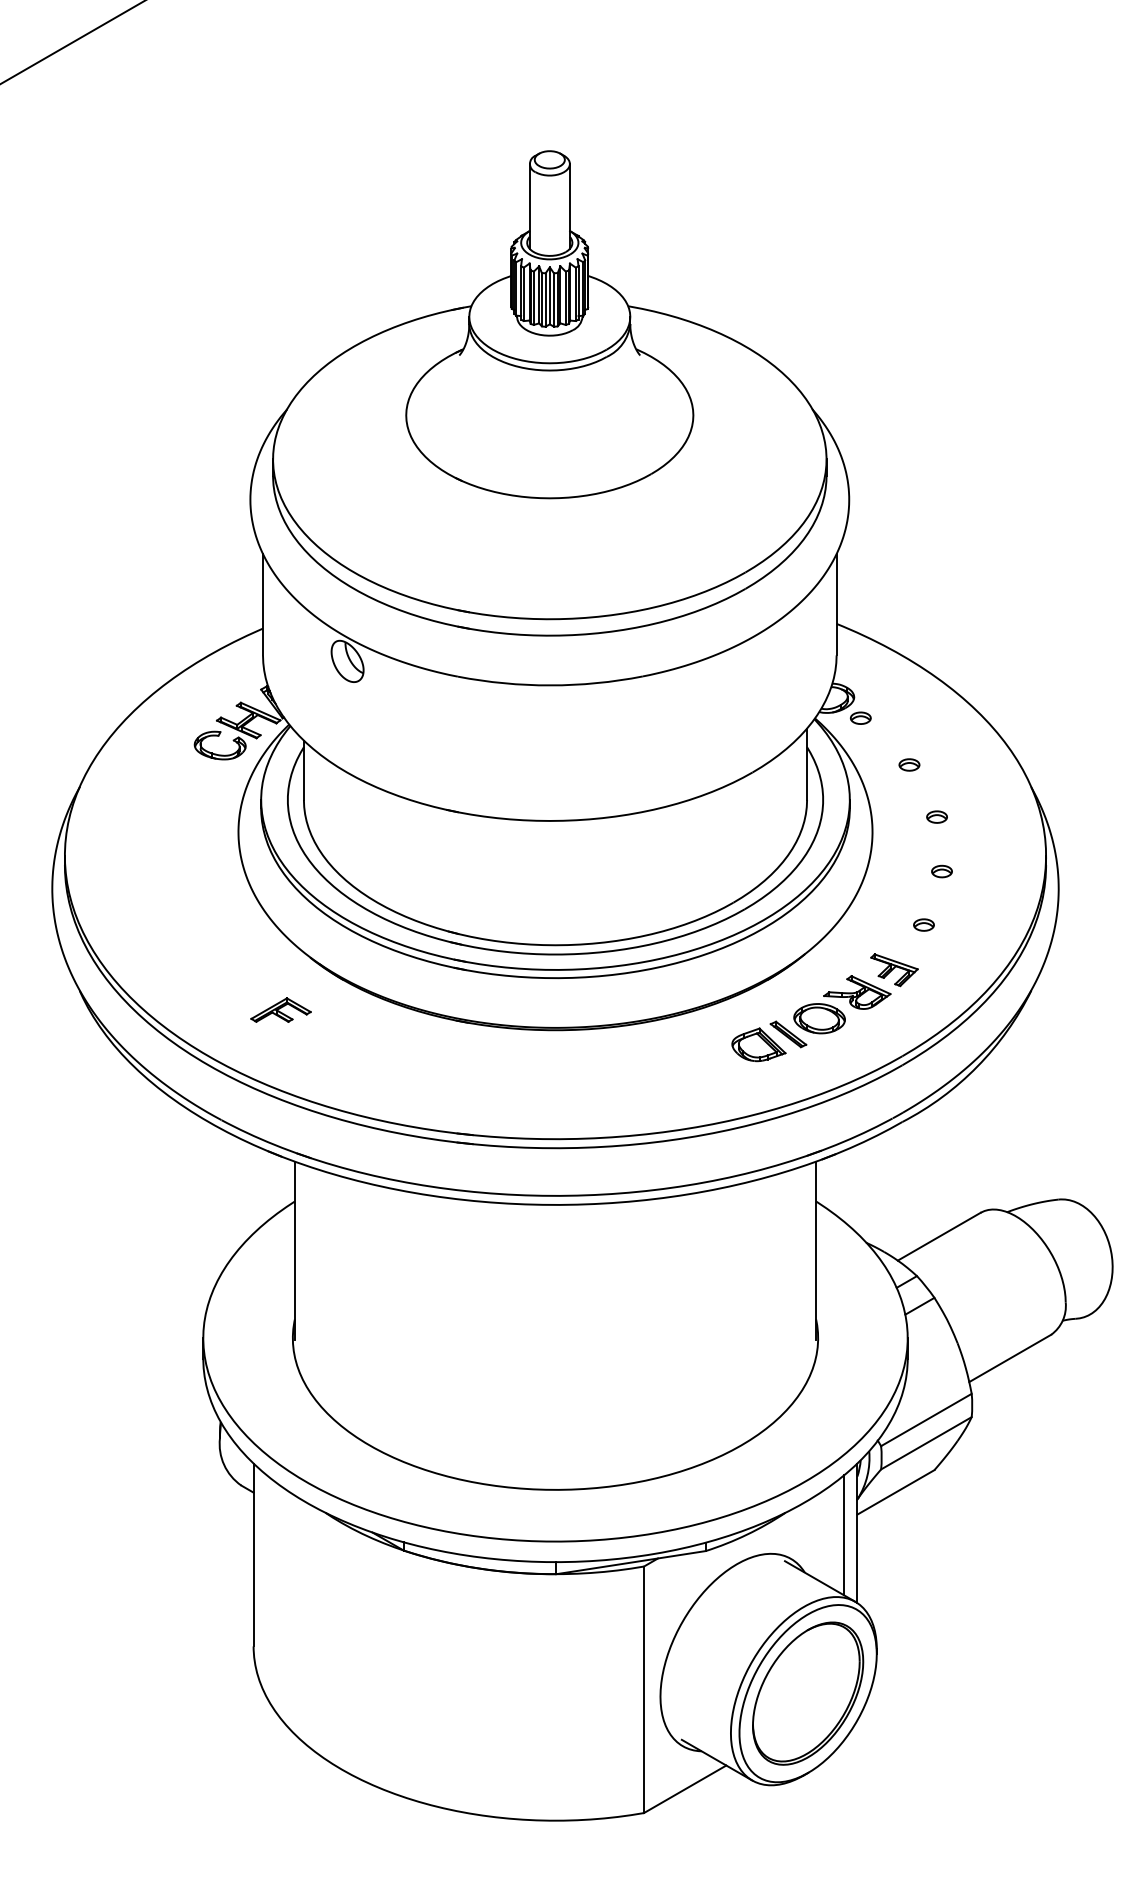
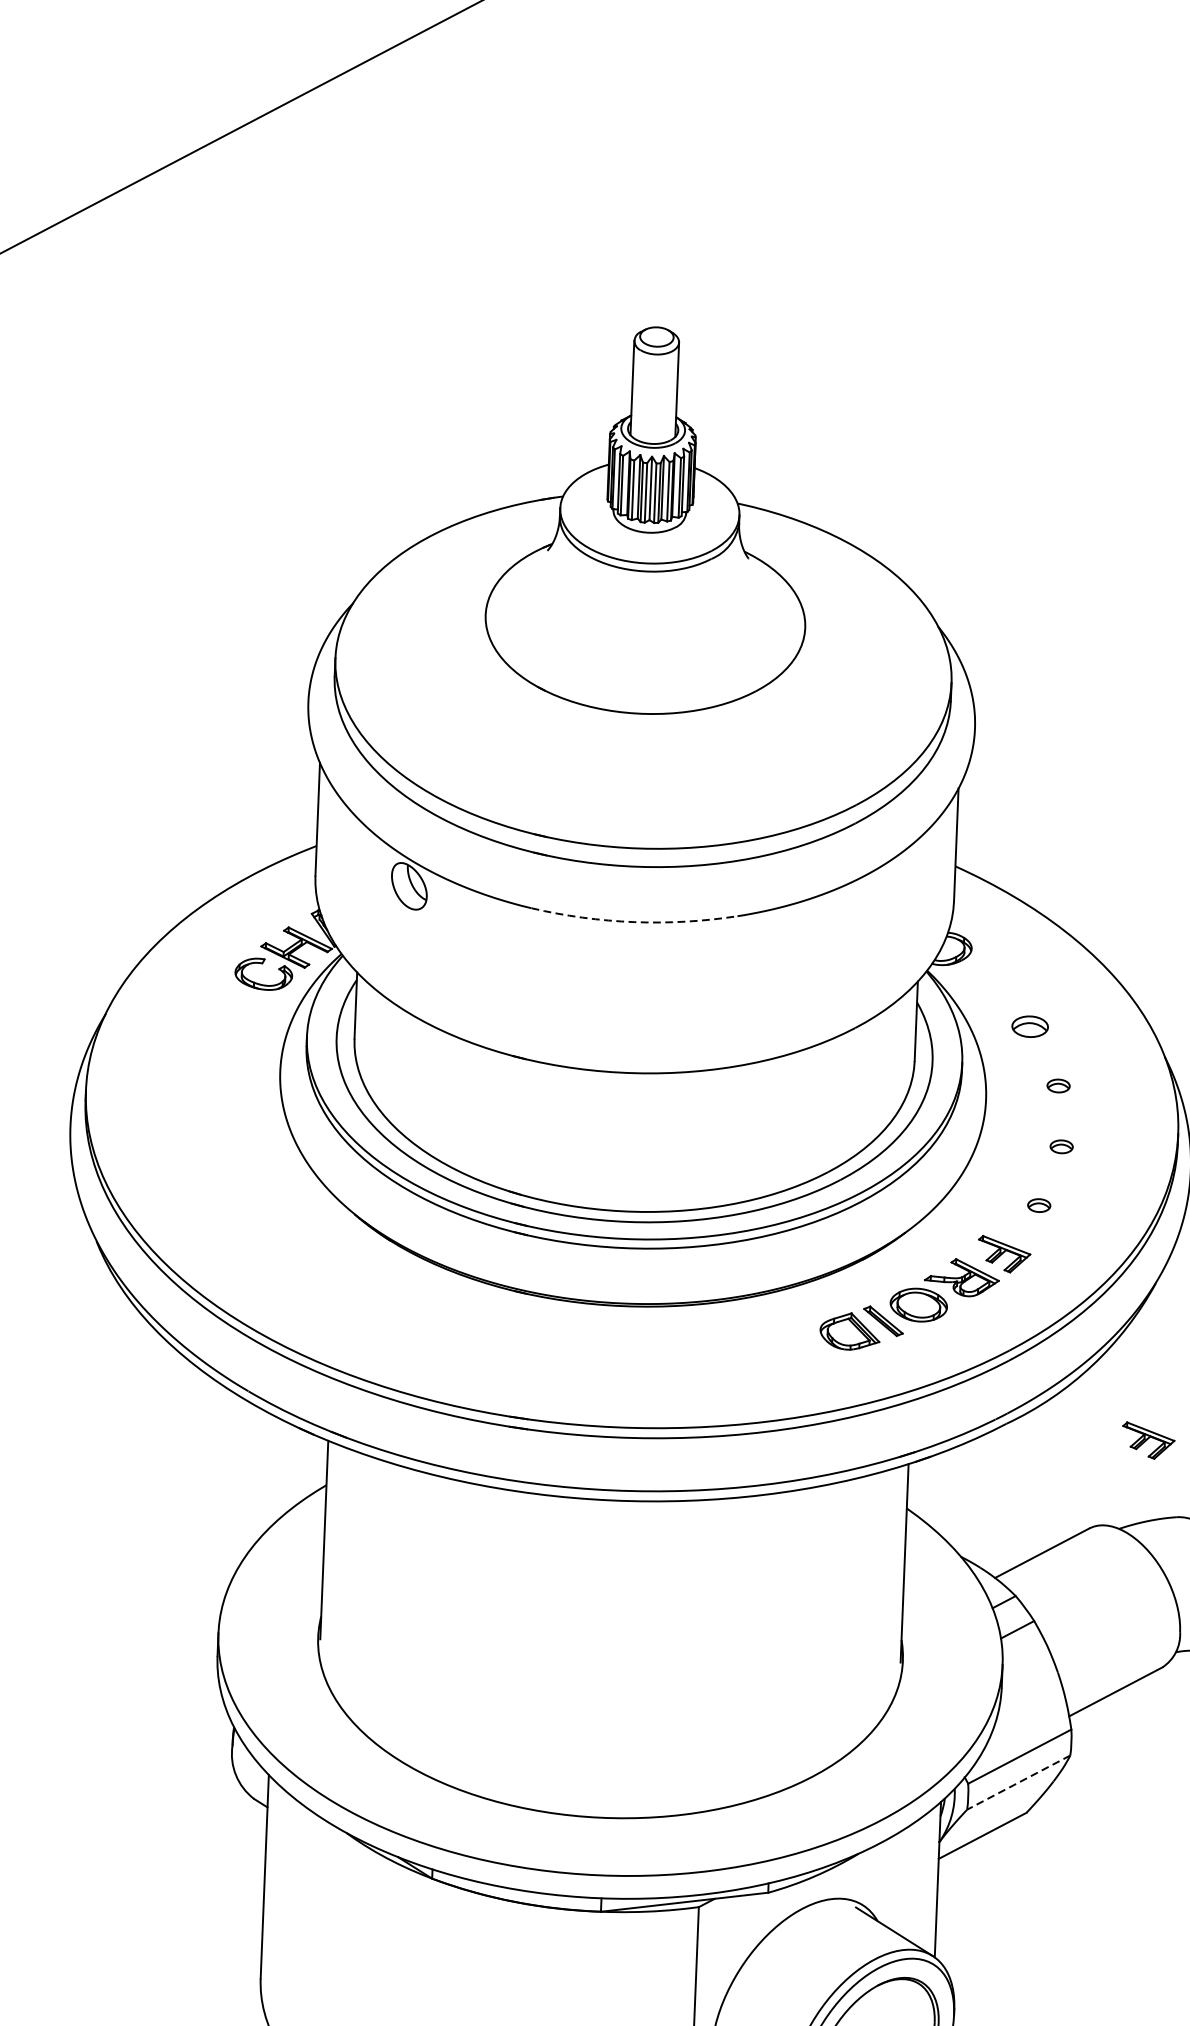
arc: (550, 685) -> (634, 922), solid -> dashed
part: (860, 717) -> (977, 971), removed
part: (909, 764) -> (1030, 1026), size x1.6
part: (280, 1009) -> (319, 1270), removed
part: (1030, 1132) -> (1148, 1441), added
line: (925, 1443) -> (1017, 1782), solid -> dashed
line: (844, 1535) -> (923, 1881), removed

